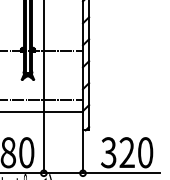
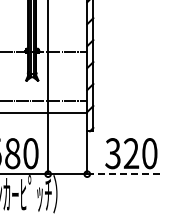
line: (121, 173) -> (125, 174), solid -> dashed

